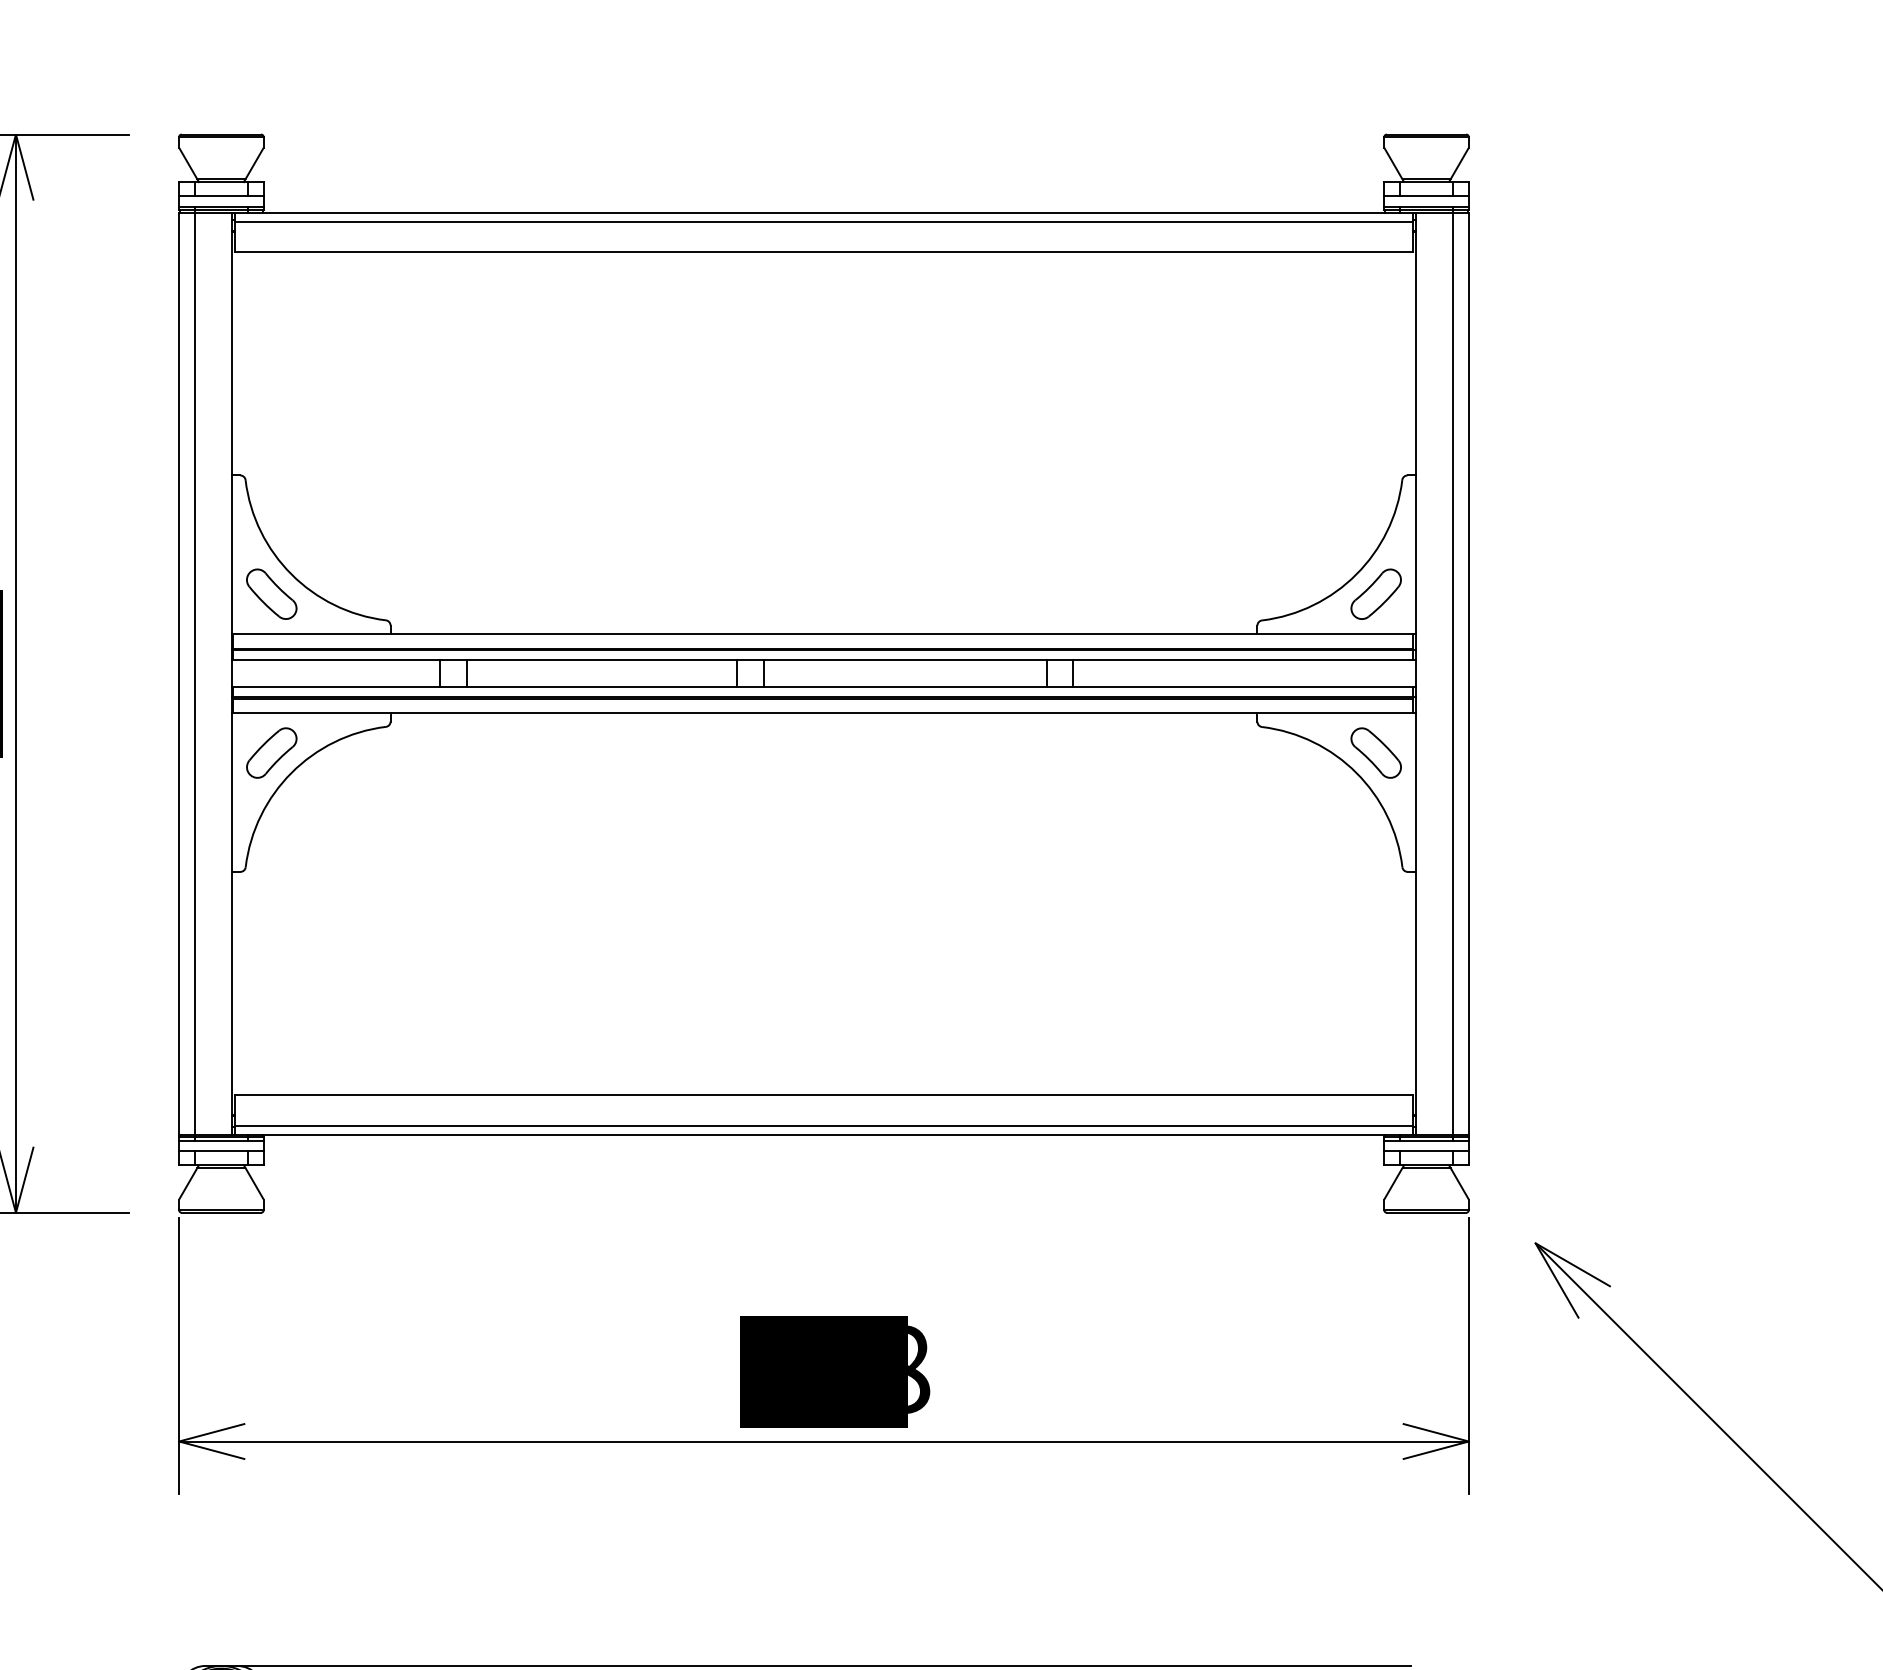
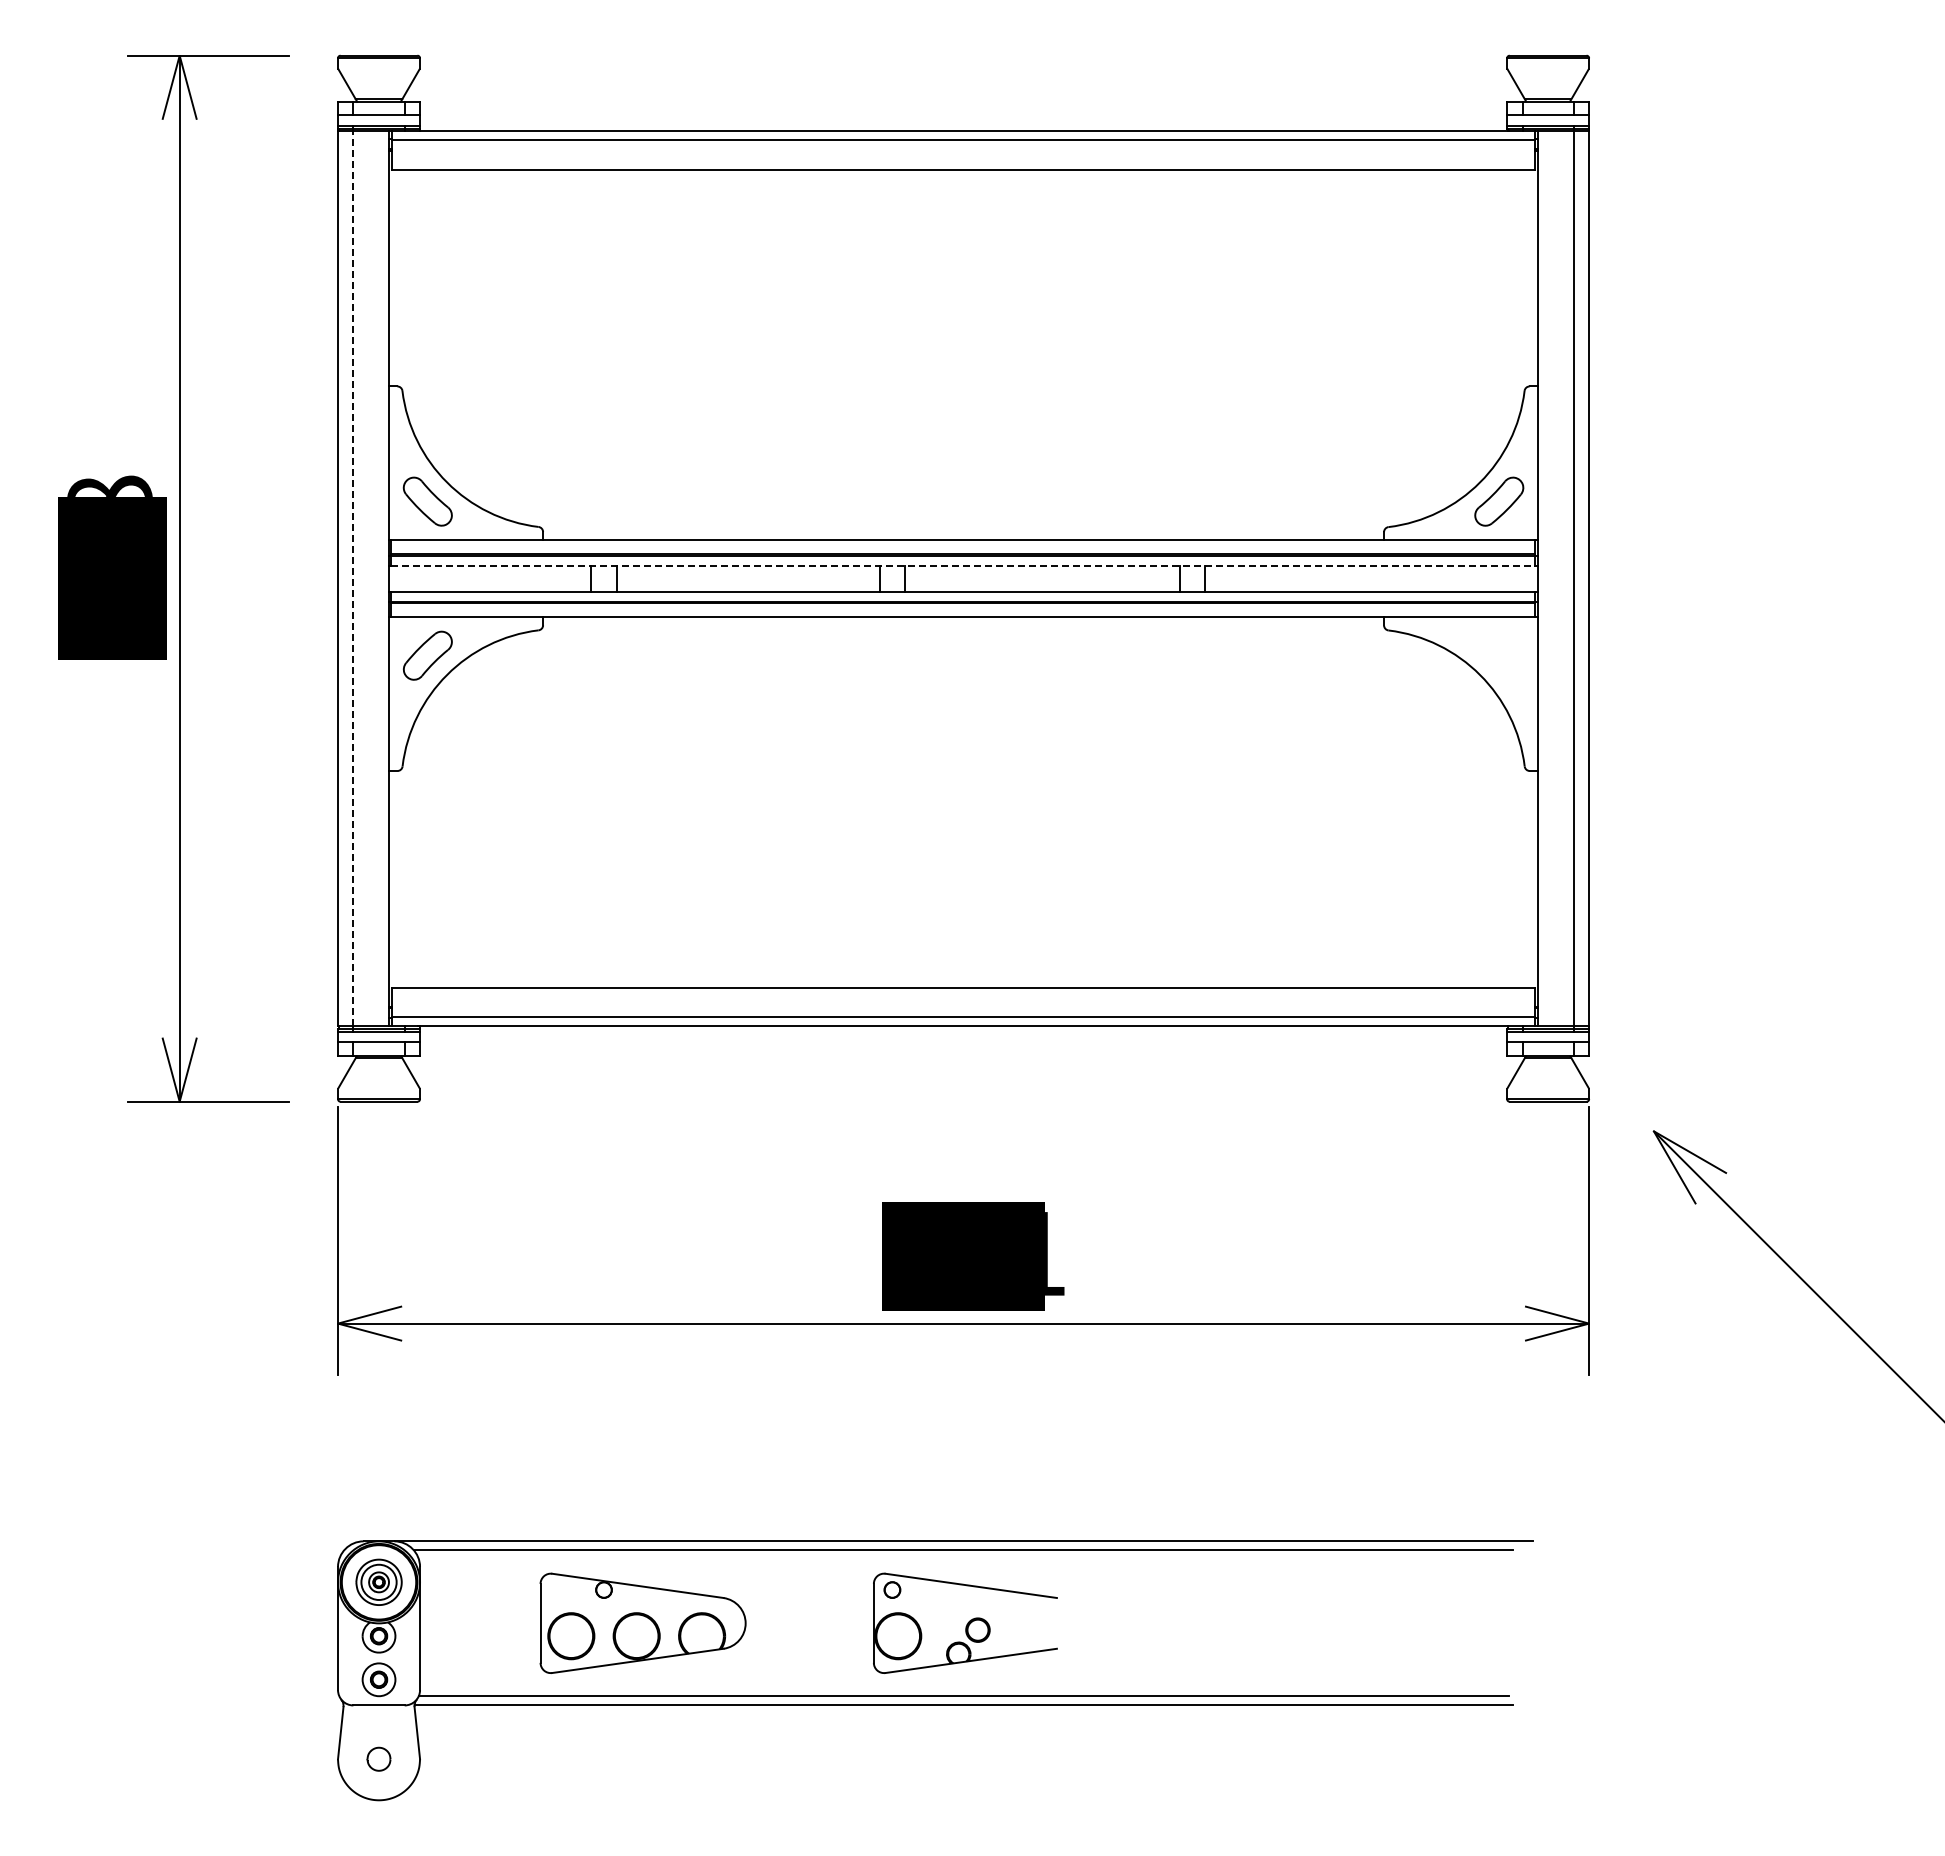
line: (823, 660) -> (963, 565), solid -> dashed
line: (195, 673) -> (353, 578), solid -> dashed
part: (1376, 752) -> (1499, 655), removed
text: (918, 1369) -> (1055, 1253), 488 -> 481

